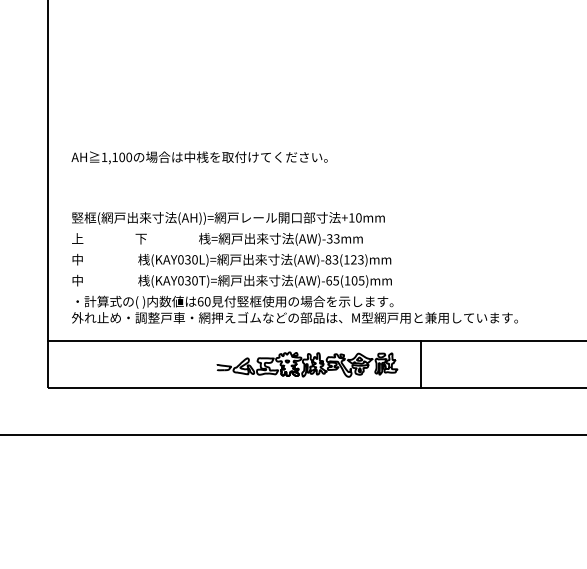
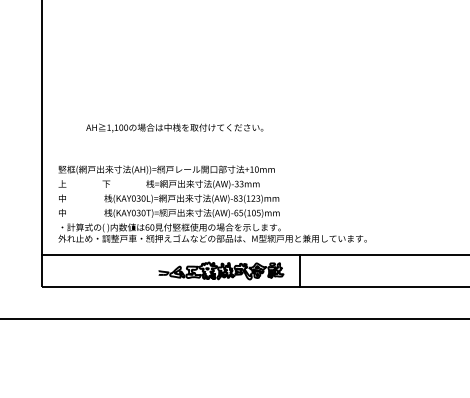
text: (199, 157) -> (174, 127), moved

